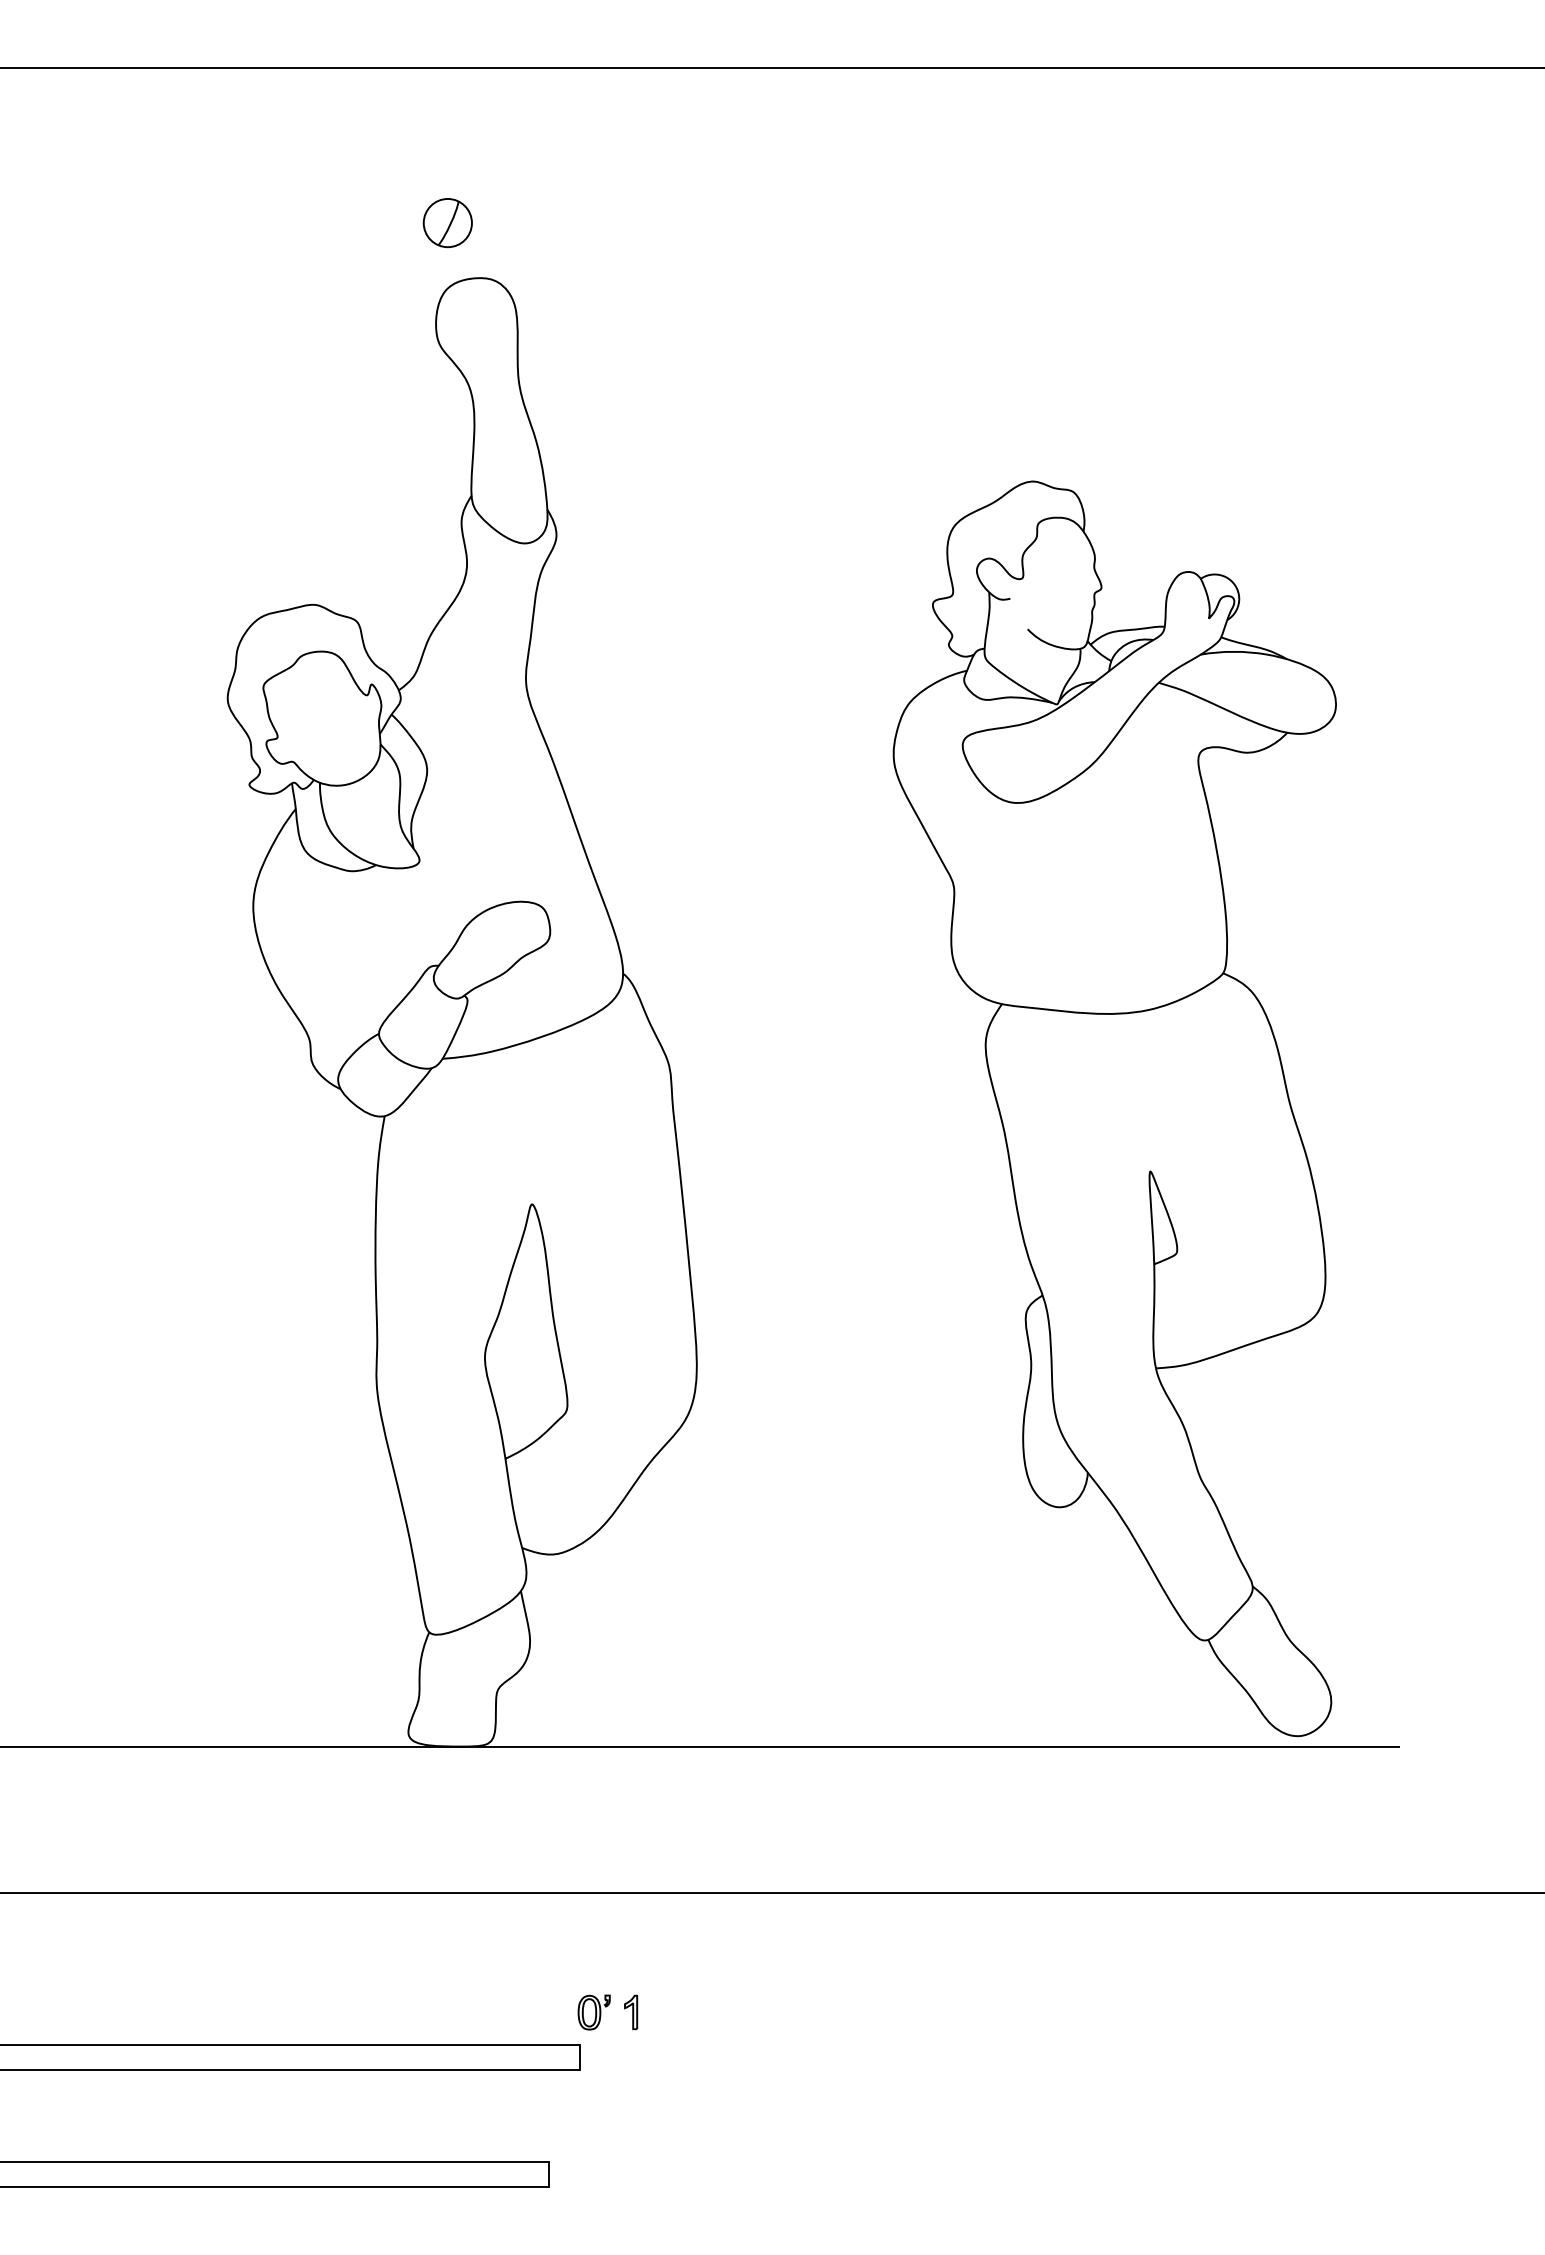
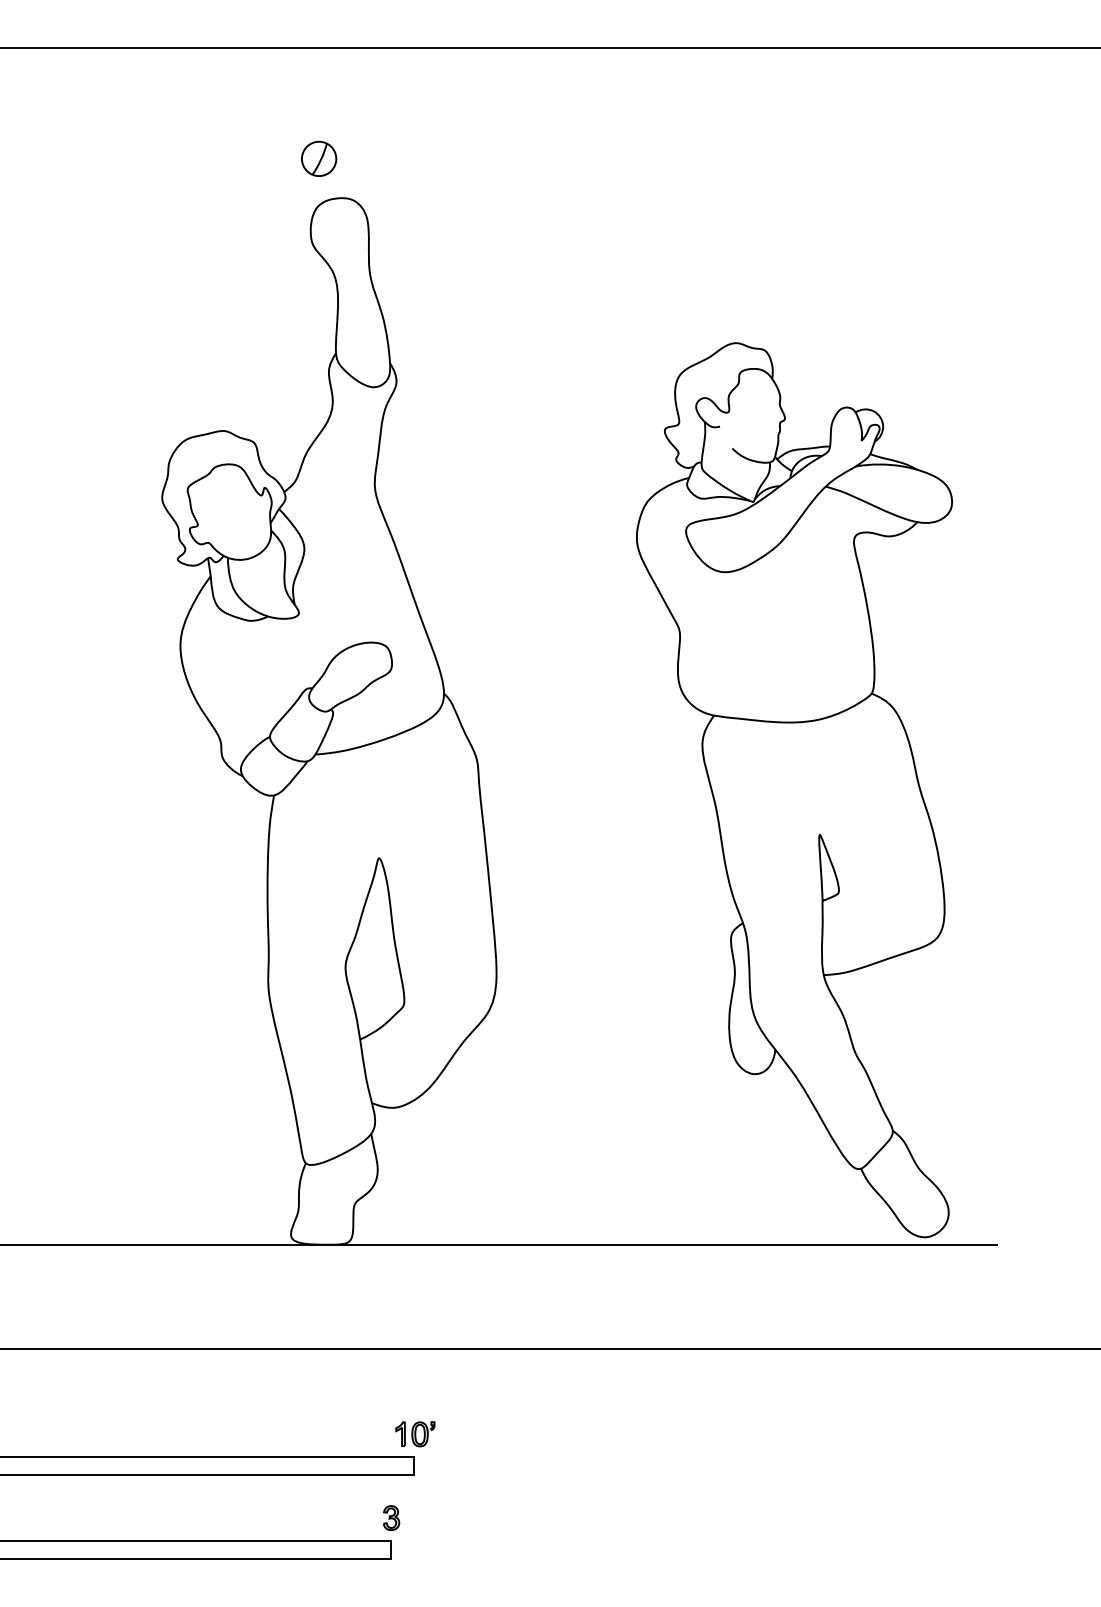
part: (631, 2012) -> (400, 1434), moved
part: (549, 2129) -> (391, 1517), added

